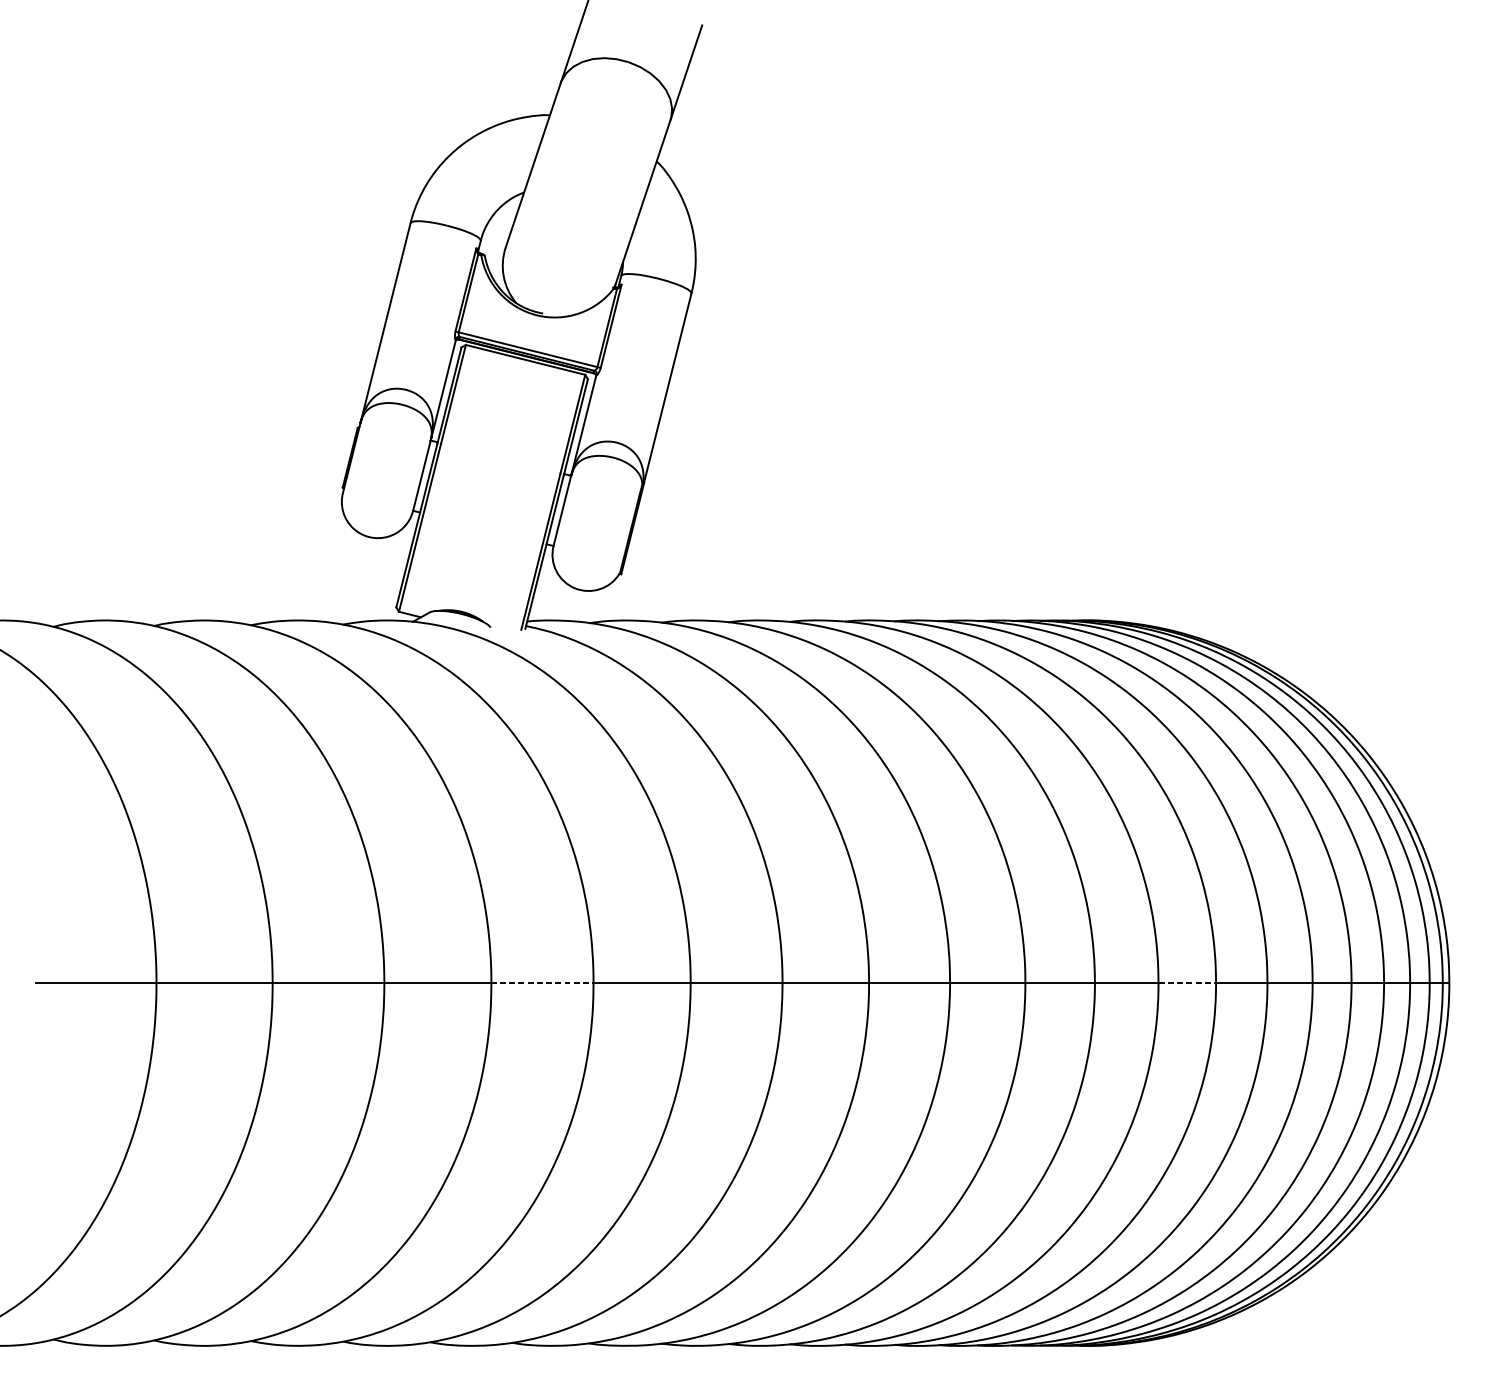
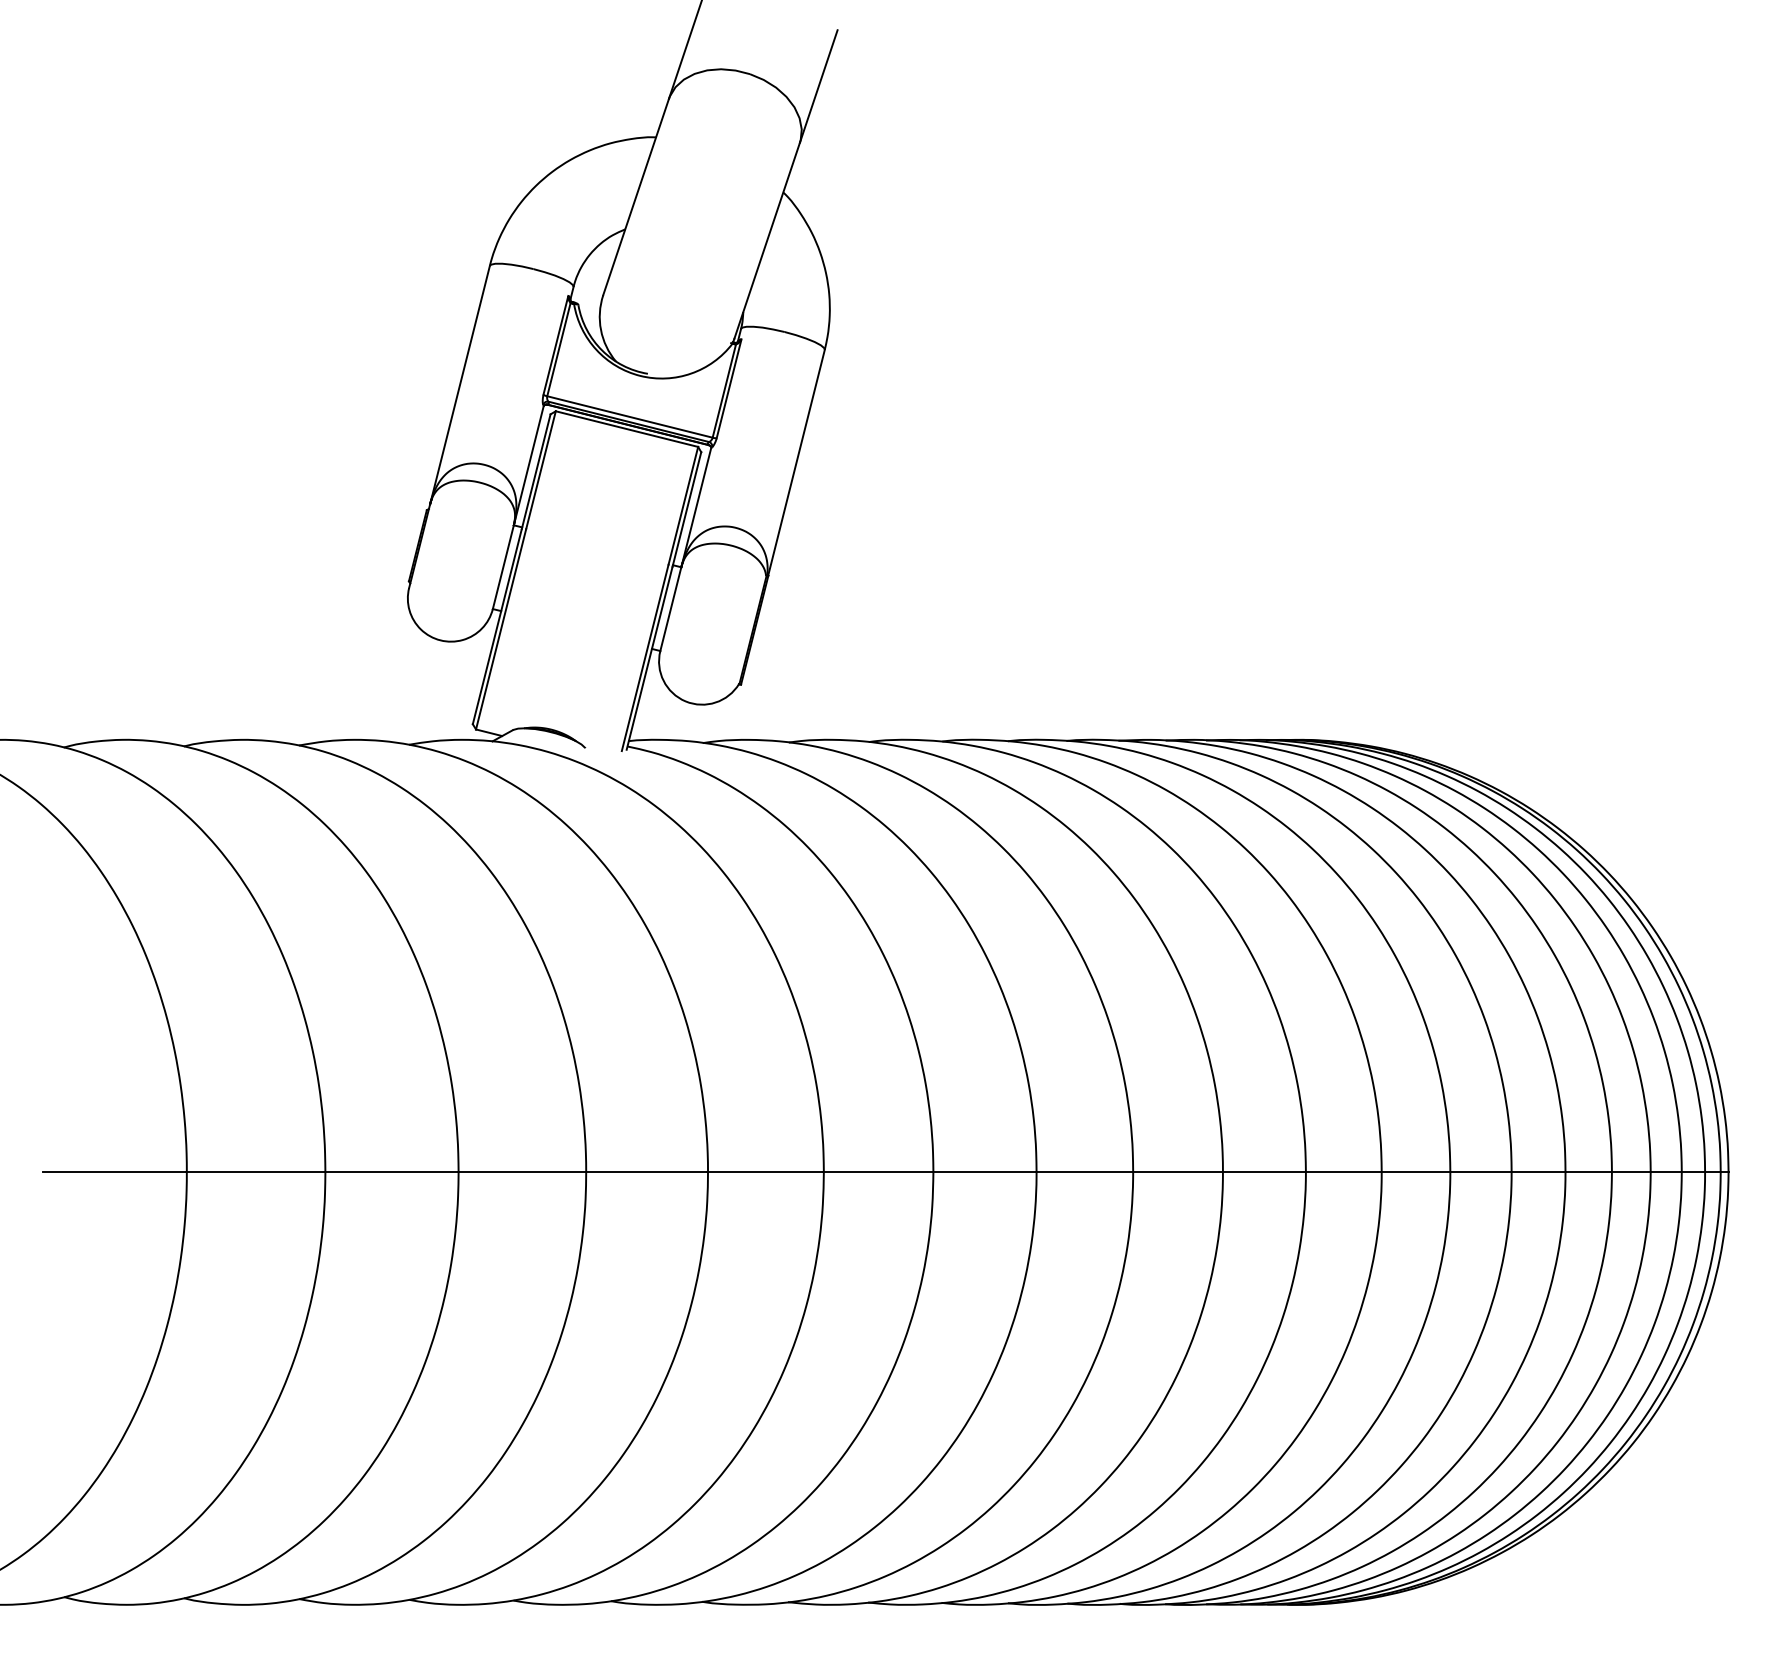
line: (542, 983) -> (647, 1172), dashed -> solid
line: (1187, 983) -> (1416, 1172), dashed -> solid

